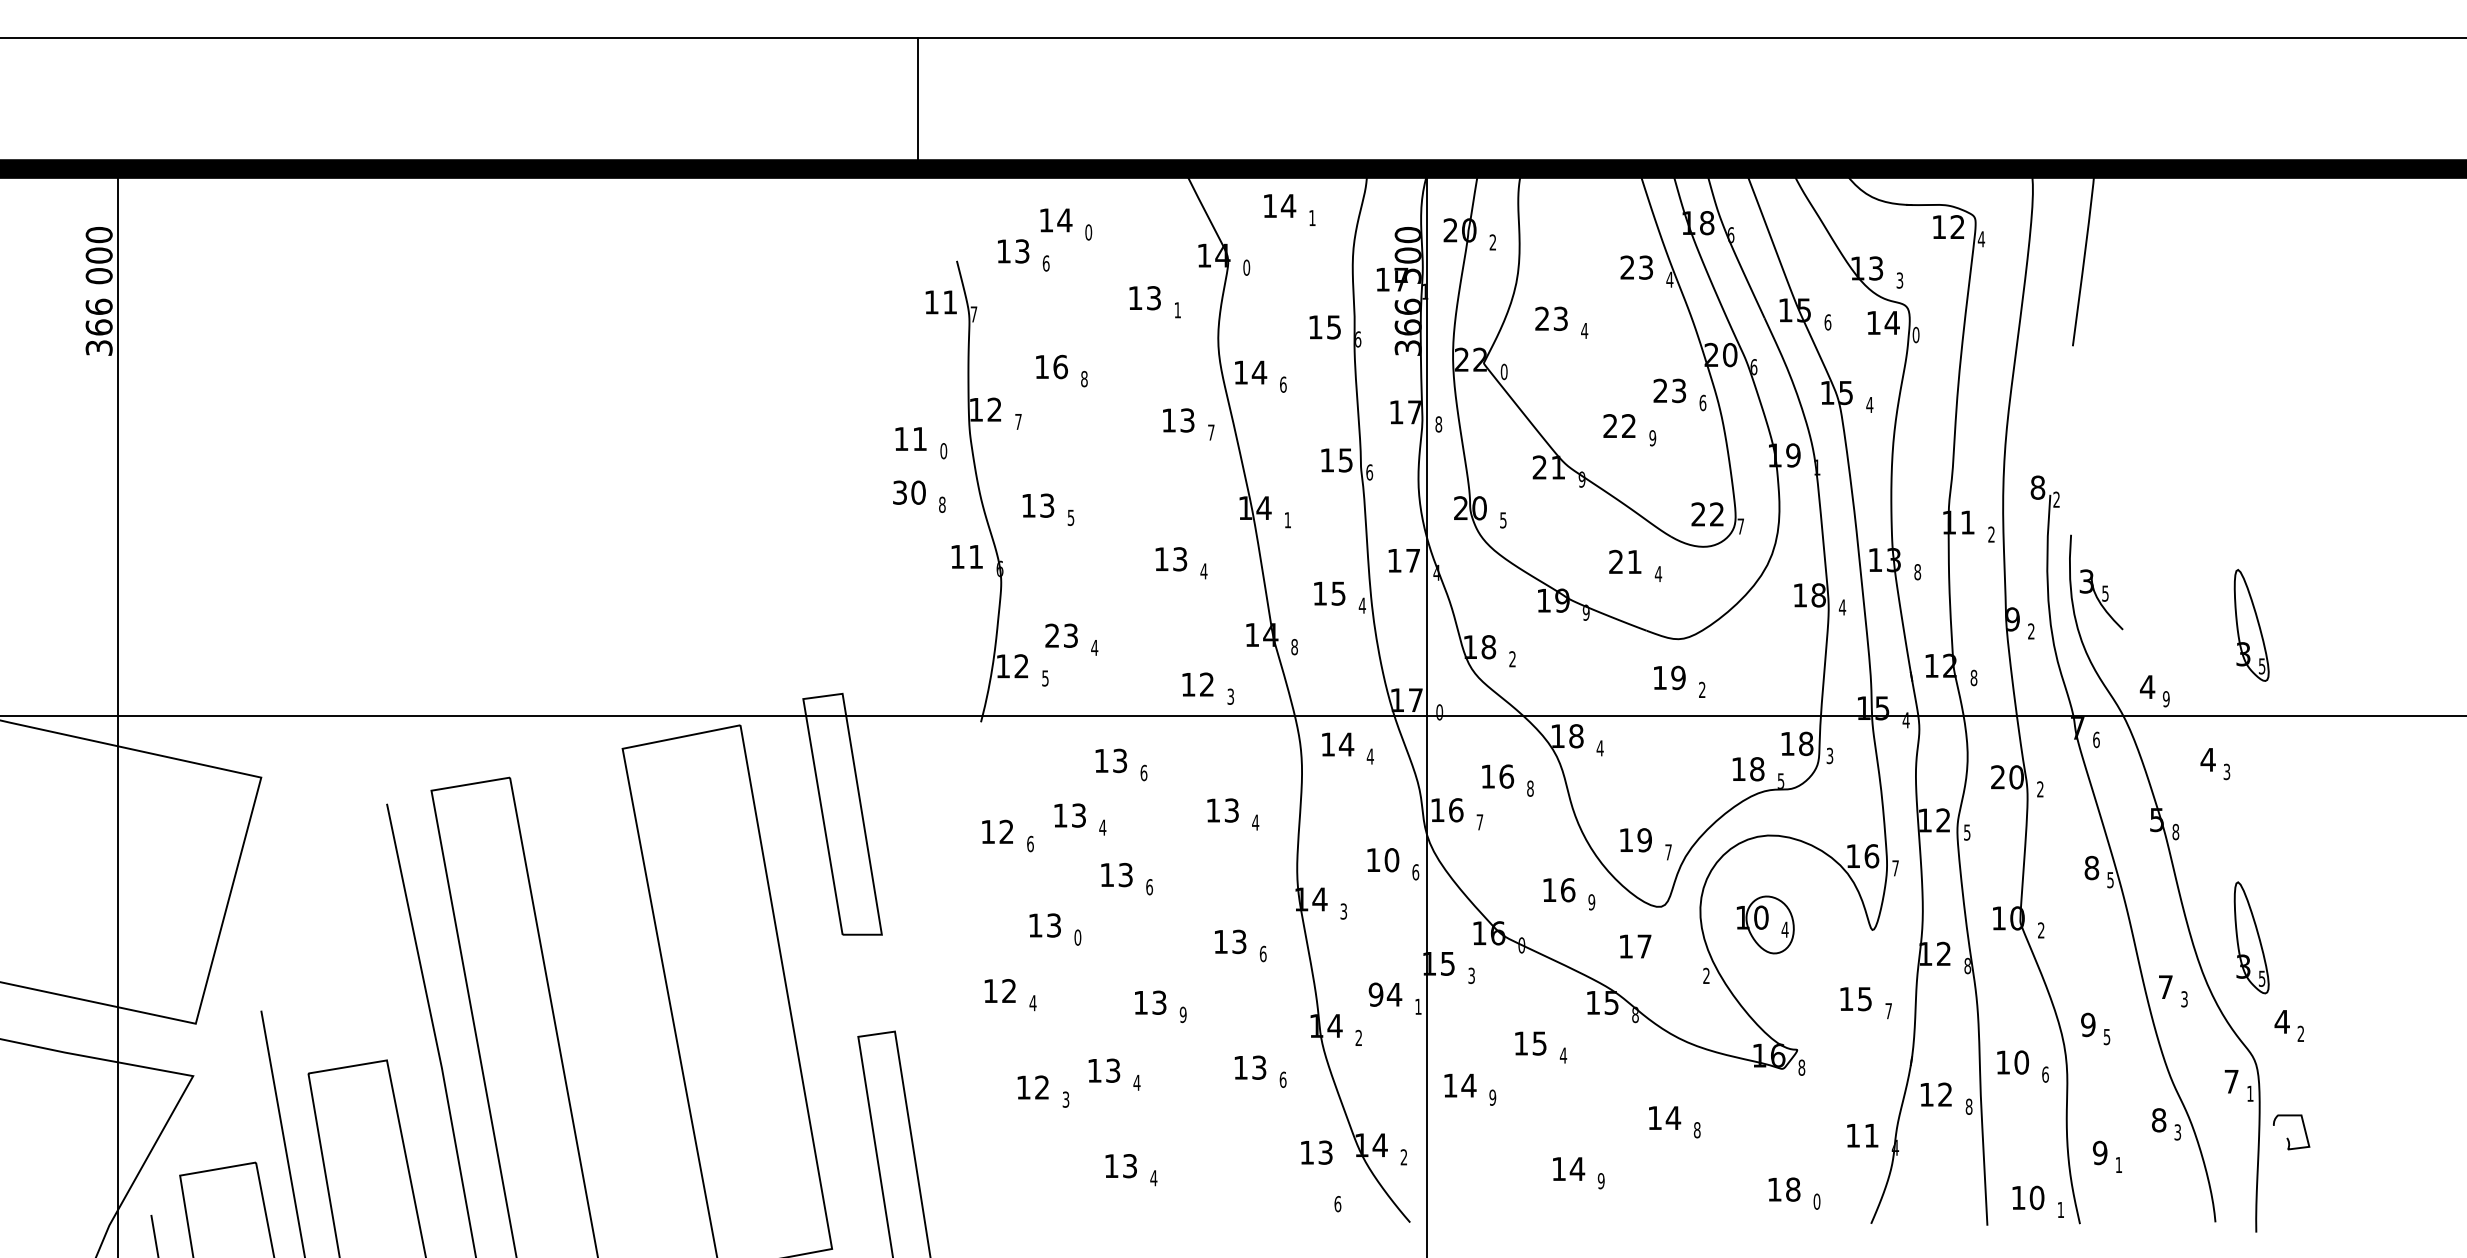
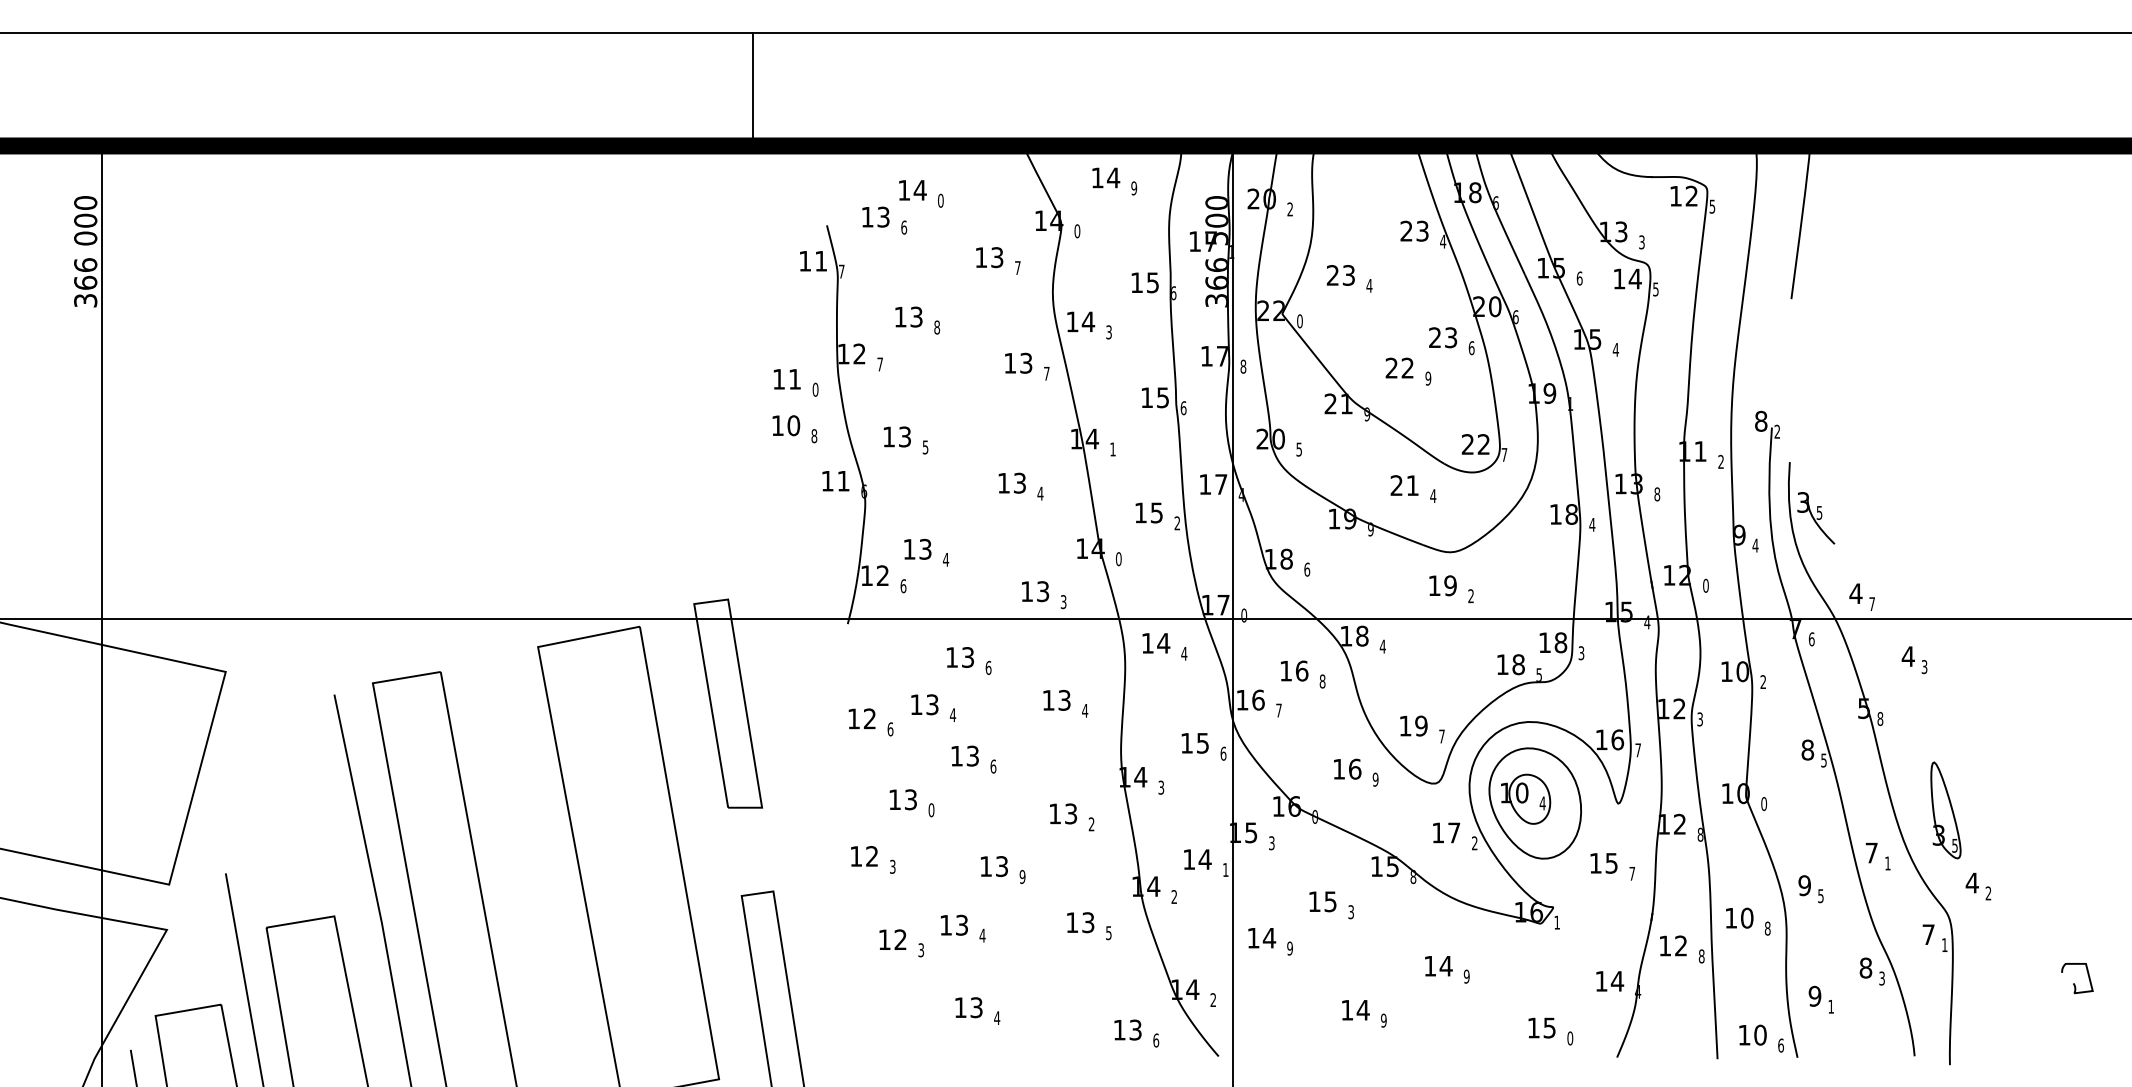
line: (918, 102) -> (753, 88), moved
text: (1312, 218) -> (1134, 188), 1 -> 9
text: (1981, 239) -> (1712, 206), 4 -> 5
text: (1177, 309) -> (1017, 267), 1 -> 7
text: (1915, 335) -> (1655, 289), 0 -> 5
text: (1060, 366) -> (916, 316), 16 -> 13
text: (1283, 384) -> (1109, 332), 6 -> 3
text: (899, 492) -> (777, 425), 30 -> 10
text: (1362, 605) -> (1177, 523), 4 -> 2
part: (2251, 625) -> (1945, 540), removed
text: (2031, 631) -> (1755, 545), 2 -> 4
text: (1052, 634) -> (909, 548), 23 -> 13
text: (1294, 646) -> (1118, 558), 8 -> 0
text: (1512, 659) -> (1307, 569), 2 -> 6
text: (1973, 677) -> (1705, 585), 8 -> 0
text: (1045, 678) -> (903, 586), 5 -> 6
text: (1207, 684) -> (1043, 591), 12 -> 13
text: (2166, 699) -> (1872, 604), 9 -> 7
text: (1997, 777) -> (1726, 671), 20 -> 10
text: (1966, 831) -> (1699, 718), 5 -> 3
text: (1391, 859) -> (1202, 742), 10 -> 15
part: (1776, 929) -> (1535, 803), added
text: (2041, 931) -> (1764, 804), 2 -> 0
text: (1635, 946) -> (1446, 832), moved
text: (1263, 954) -> (1091, 824), 6 -> 2
text: (1376, 994) -> (1189, 859), 94 -> 14
text: (2184, 999) -> (1887, 863), 3 -> 1
text: (1032, 1002) -> (892, 866), 4 -> 3
text: (1563, 1055) -> (1351, 912), 4 -> 3
text: (1802, 1067) -> (1557, 922), 8 -> 1
text: (2045, 1074) -> (1767, 928), 6 -> 8
text: (1282, 1080) -> (1108, 933), 6 -> 5
text: (1696, 1130) -> (1466, 976), 8 -> 9
text: (1871, 1135) -> (1617, 981), 11 -> 14
curve: (2288, 1138) -> (2074, 983), moved
text: (1316, 1152) -> (1127, 1029), moved
text: (1792, 1189) -> (1549, 1027), 18 -> 15
text: (2060, 1209) -> (1780, 1045), 1 -> 6

